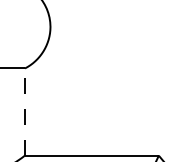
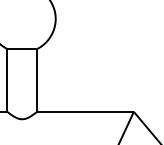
line: (25, 110) -> (37, 79), dashed -> solid

